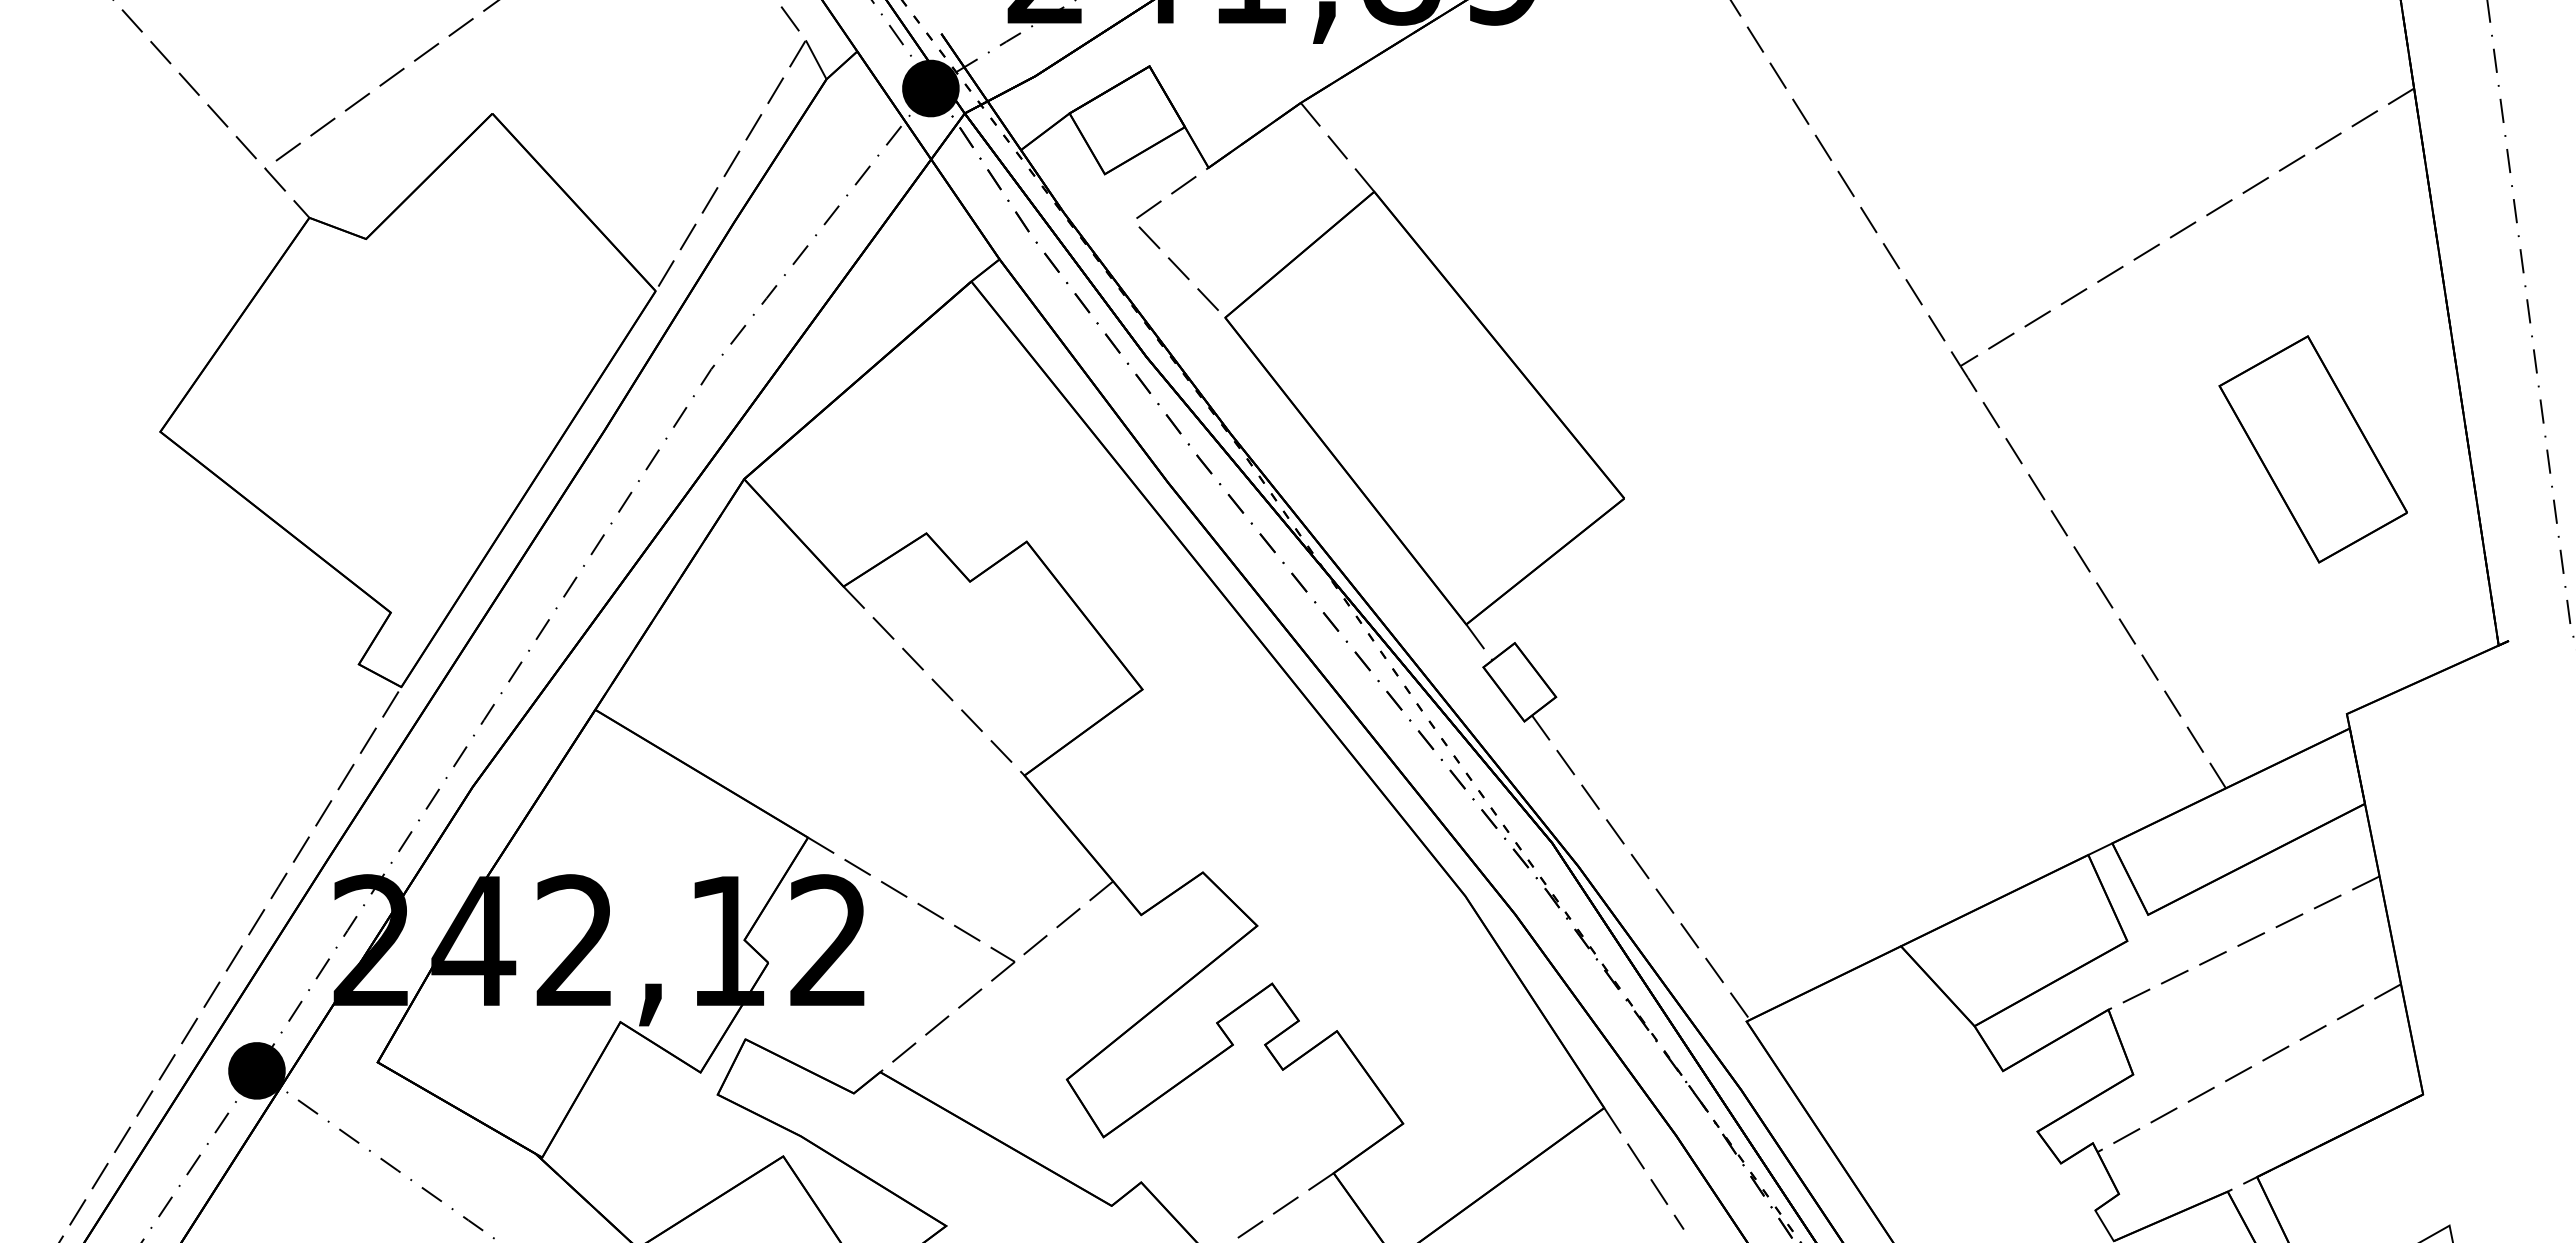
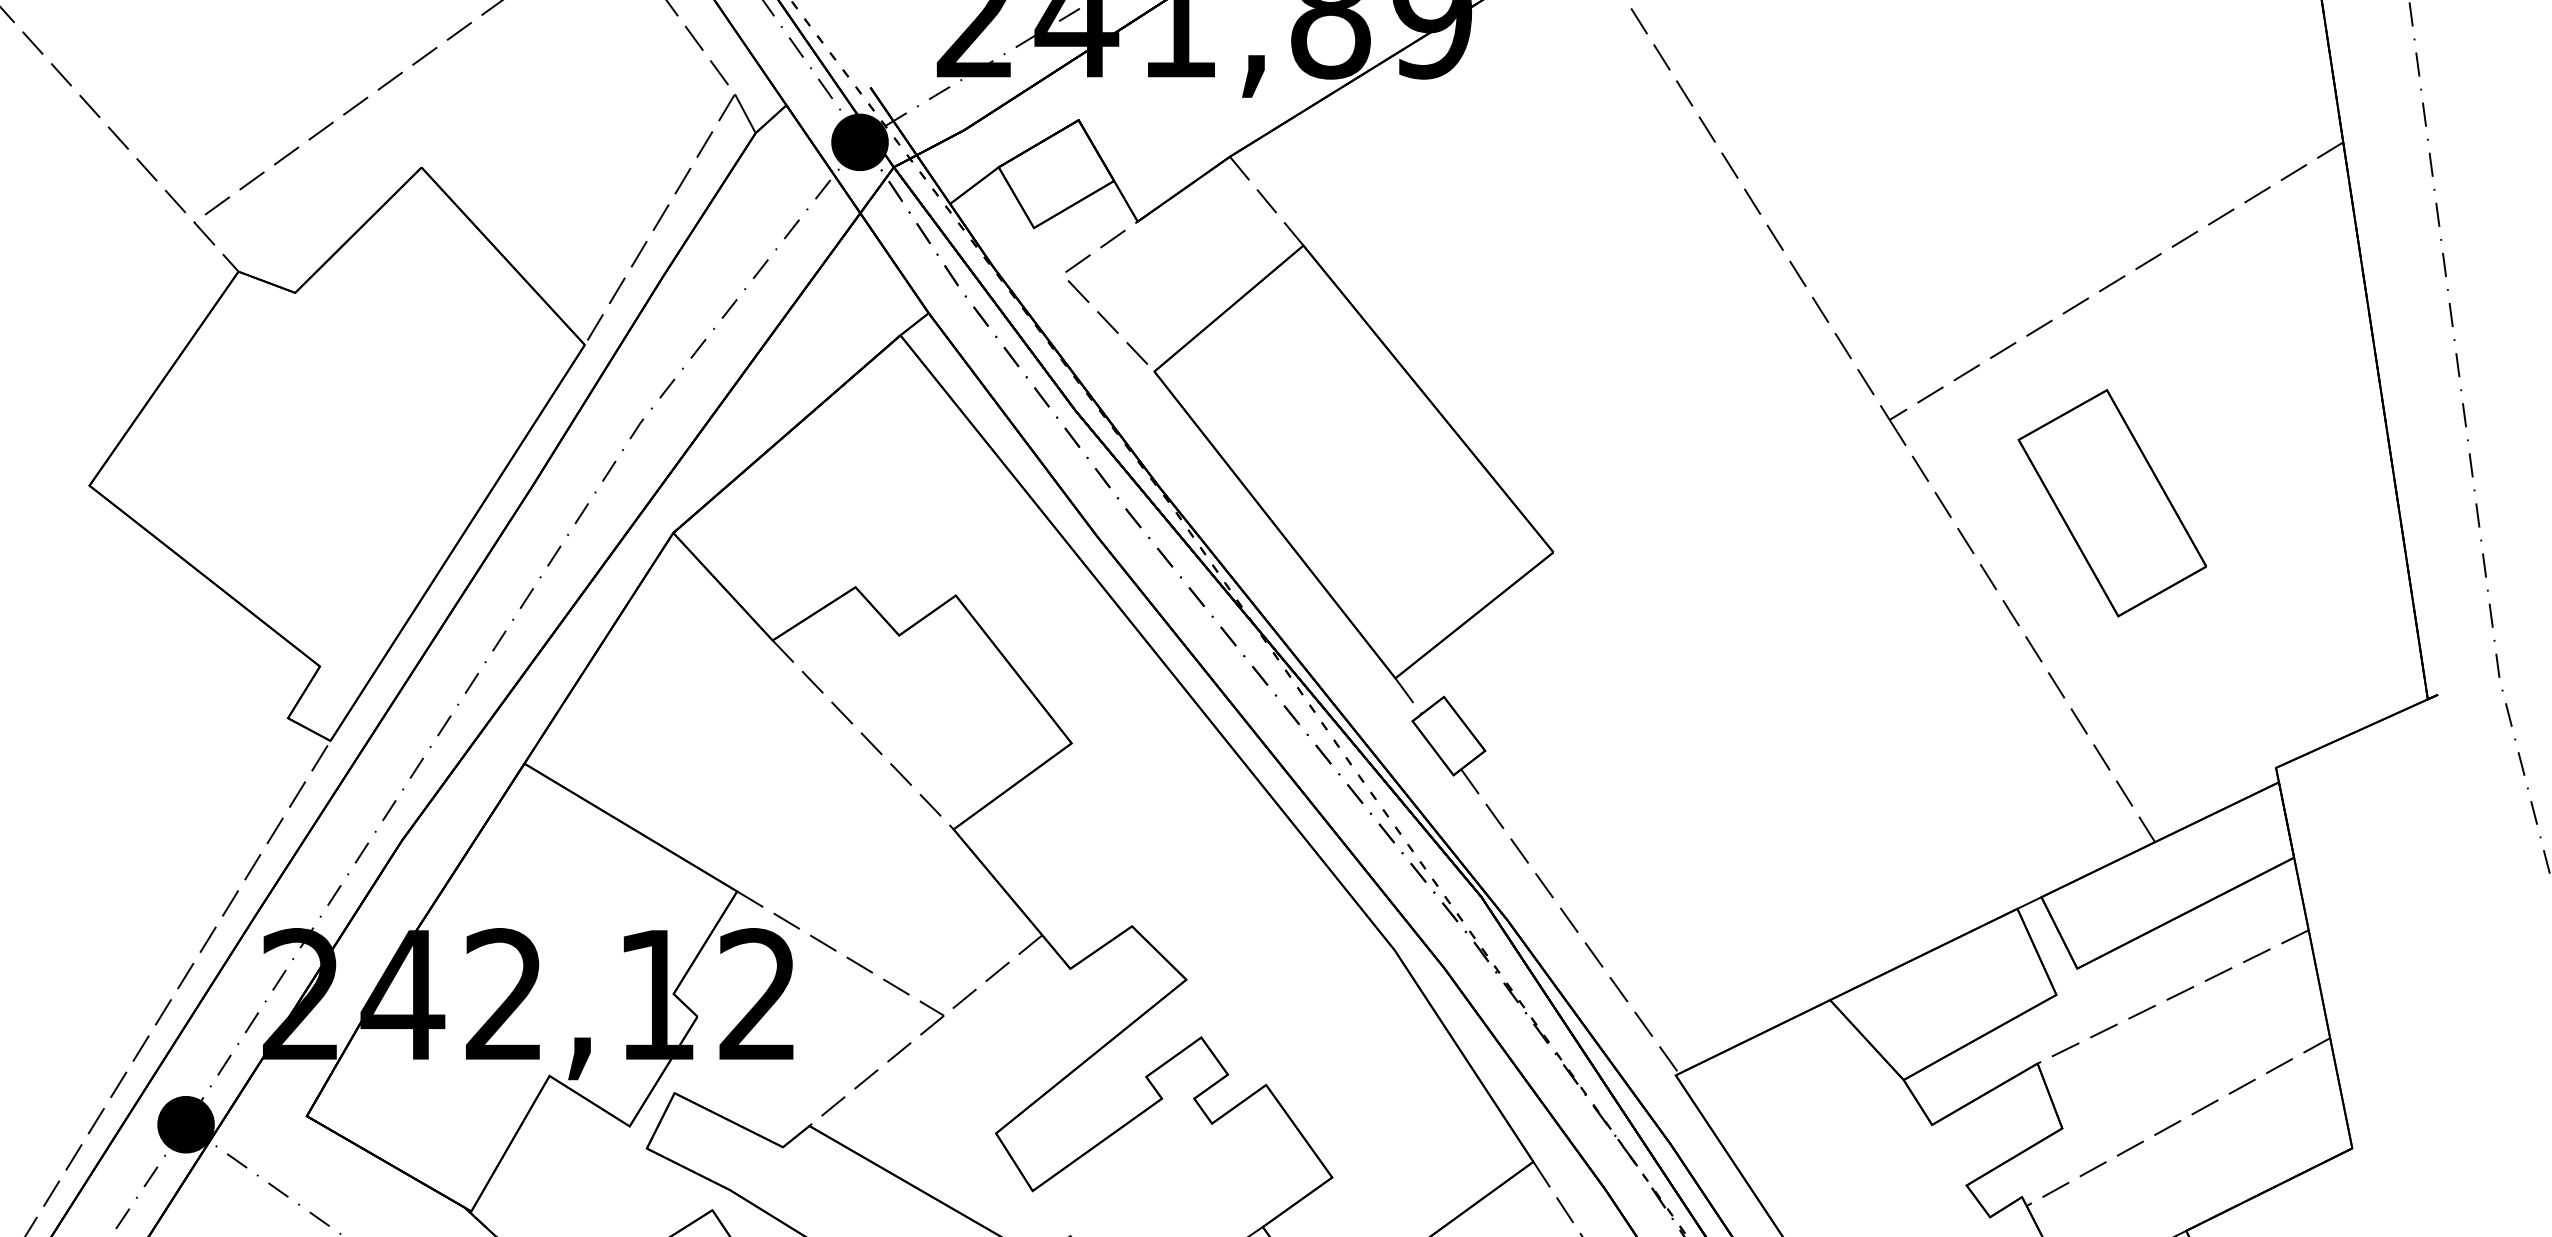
part: (2312, 449) -> (2111, 503), moved

